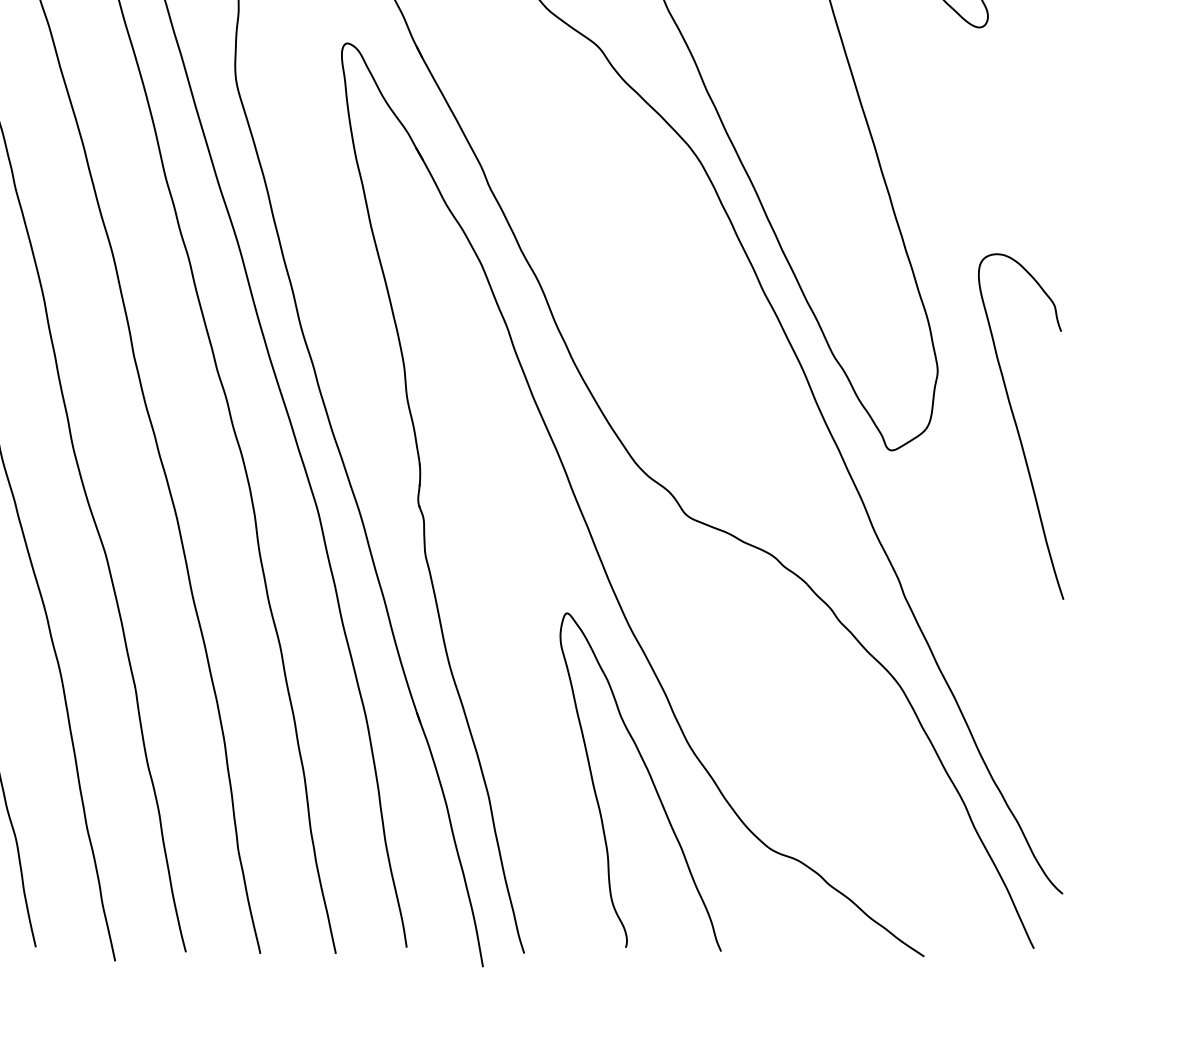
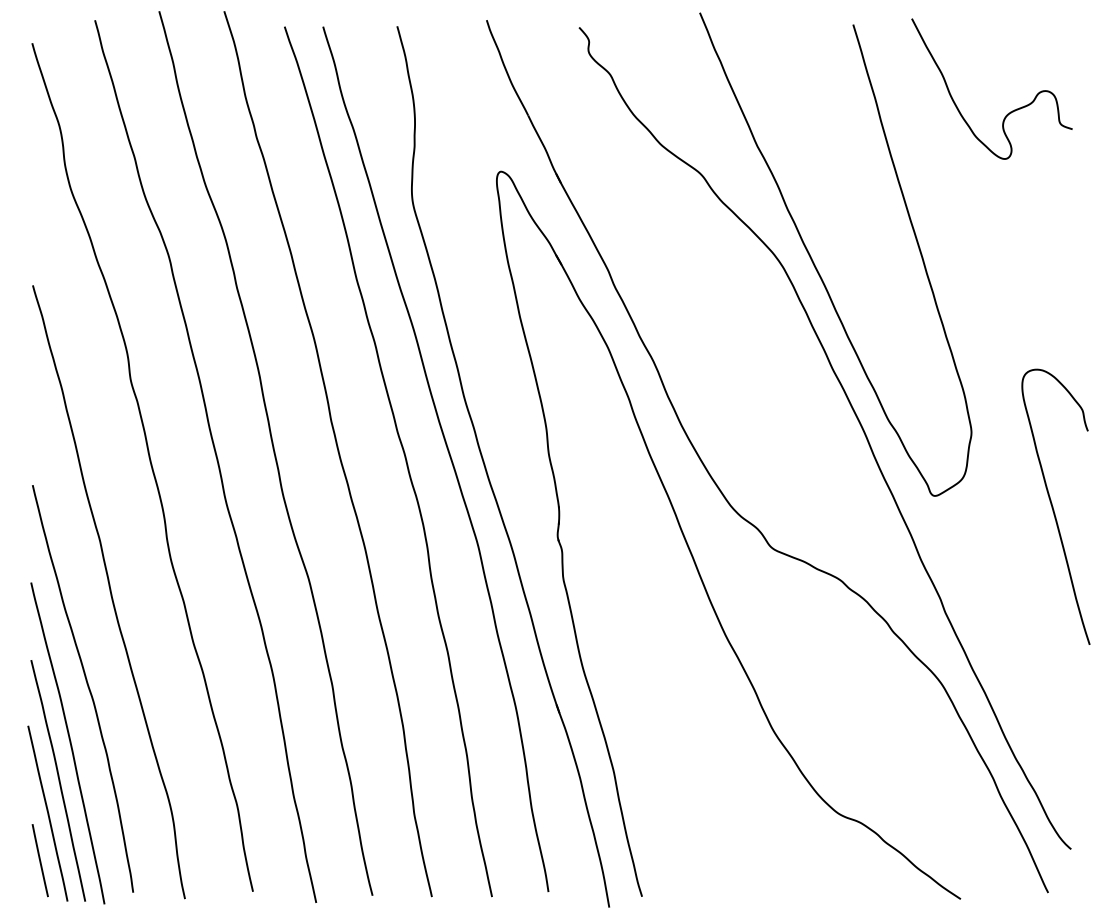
curve: (1018, 426) -> (1053, 506), moved
curve: (648, 776) -> (741, 755), removed

